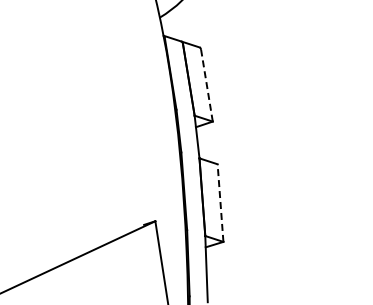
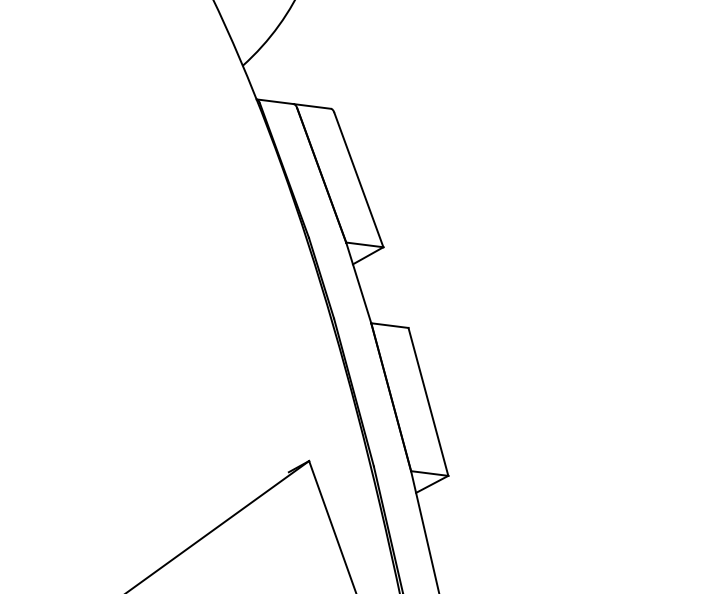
line: (206, 85) -> (357, 179), dashed -> solid
line: (220, 203) -> (428, 402), dashed -> solid

